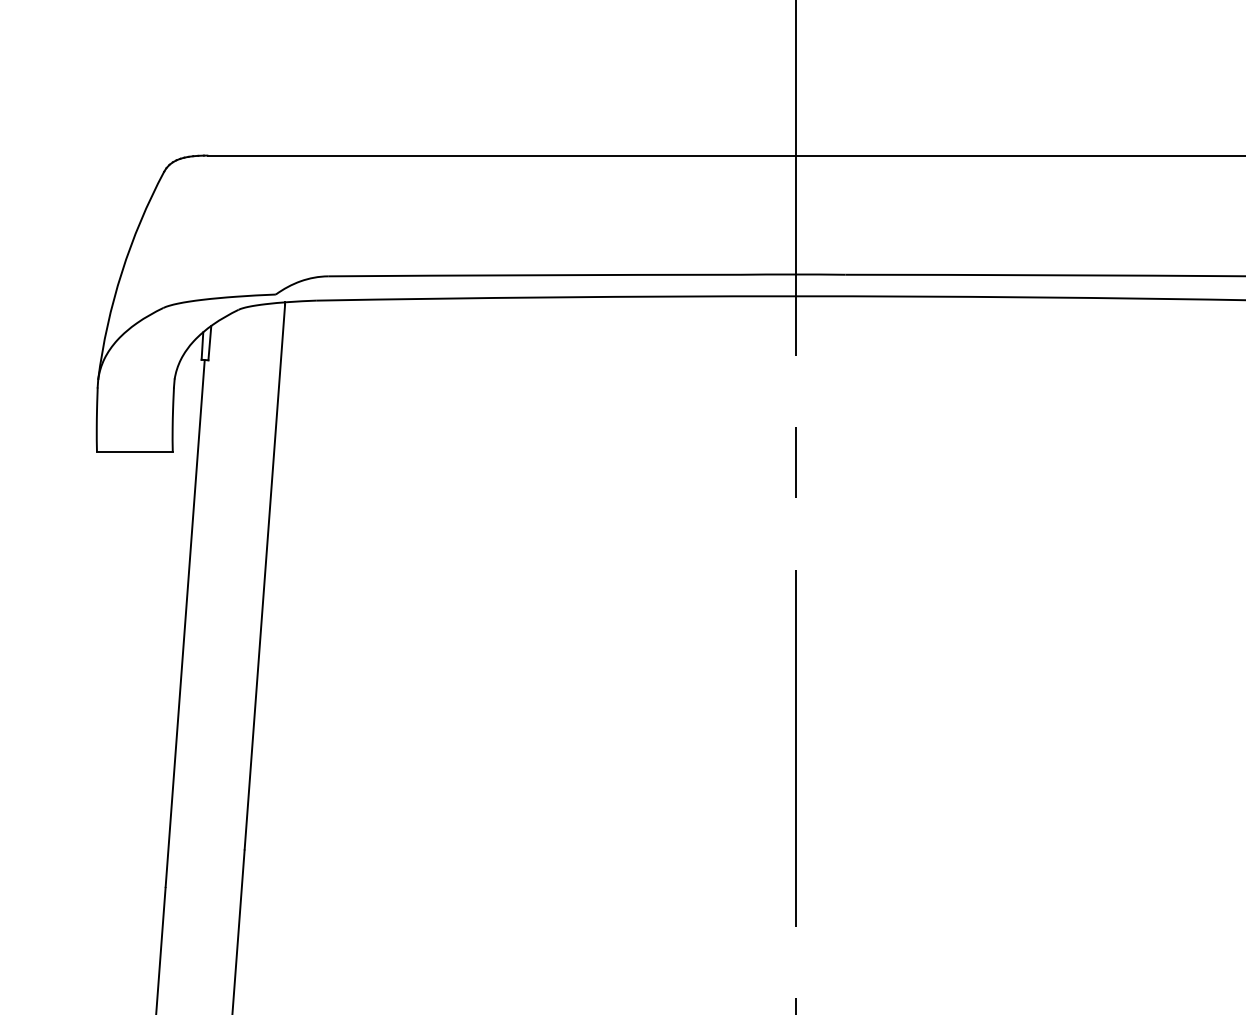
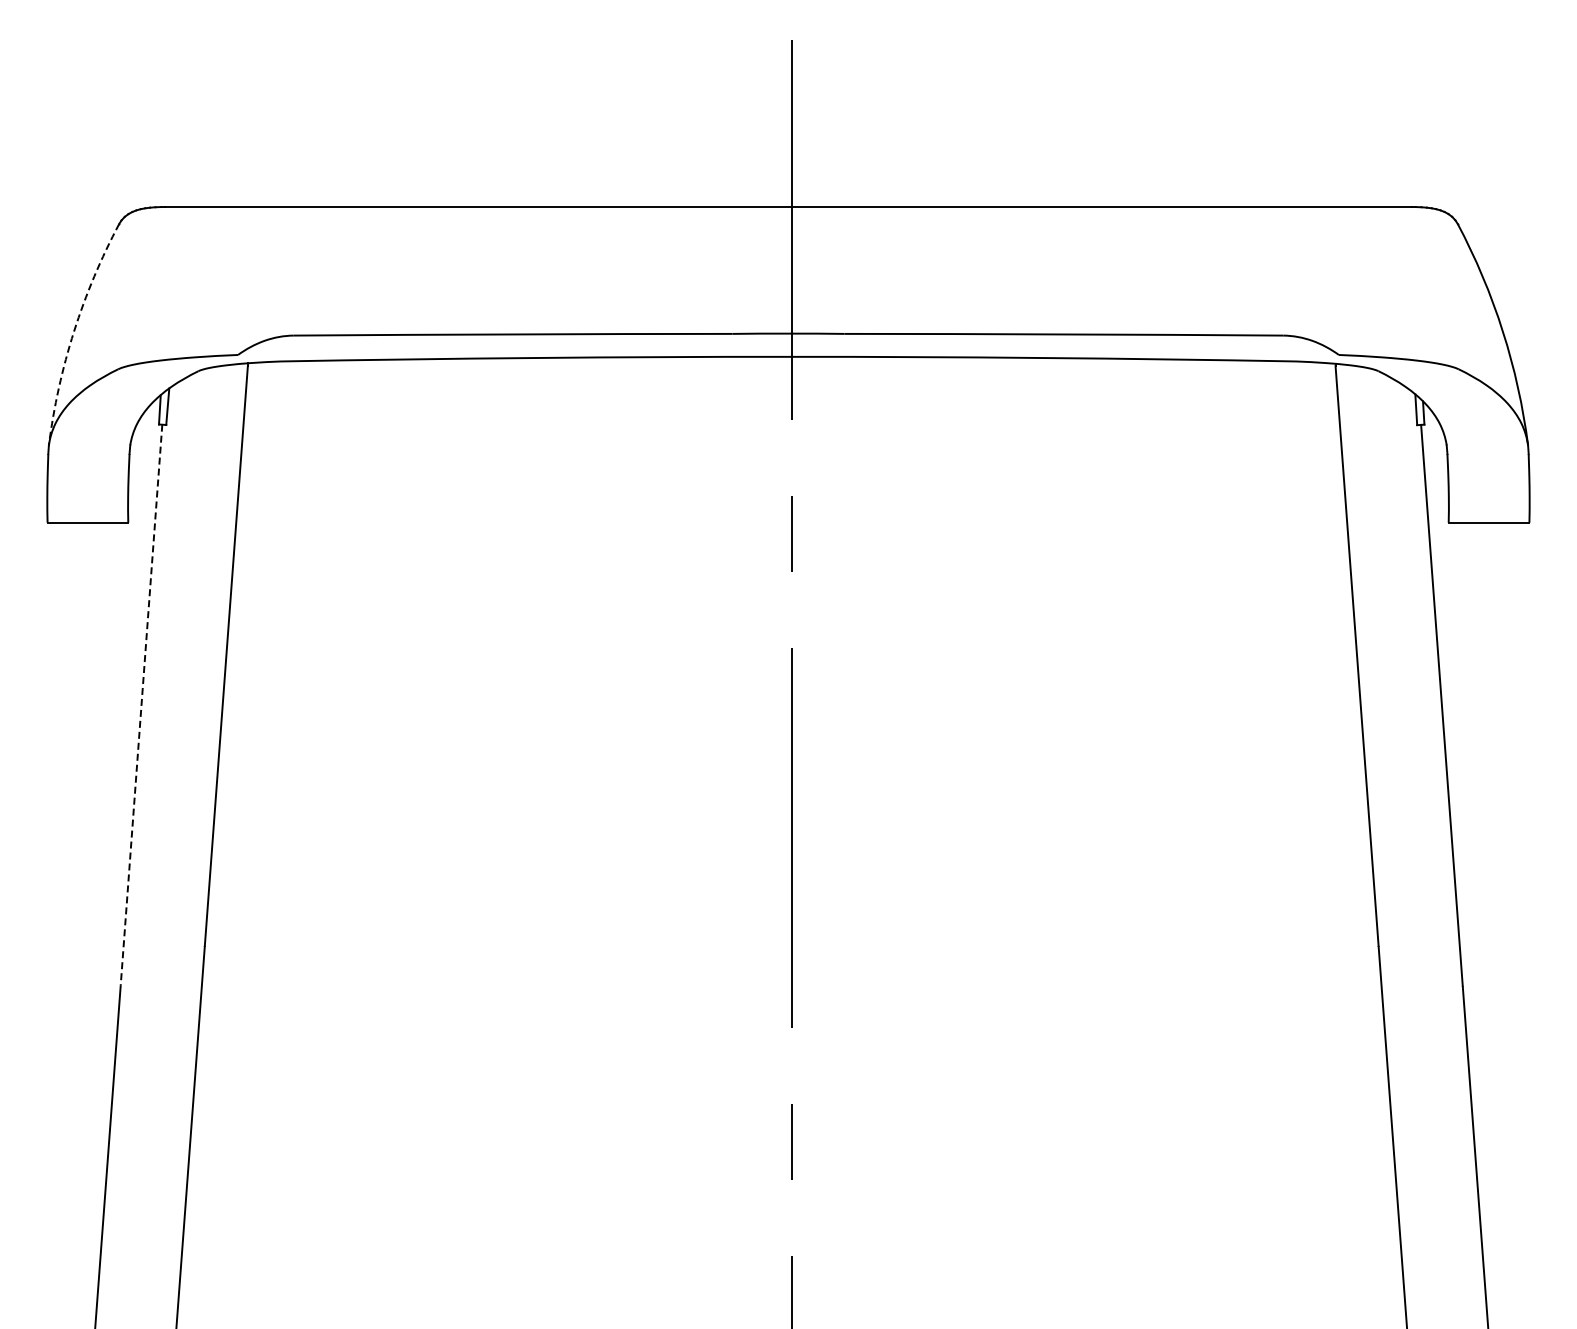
arc: (122, 272) -> (74, 331), solid -> dashed
line: (185, 623) -> (141, 705), solid -> dashed

